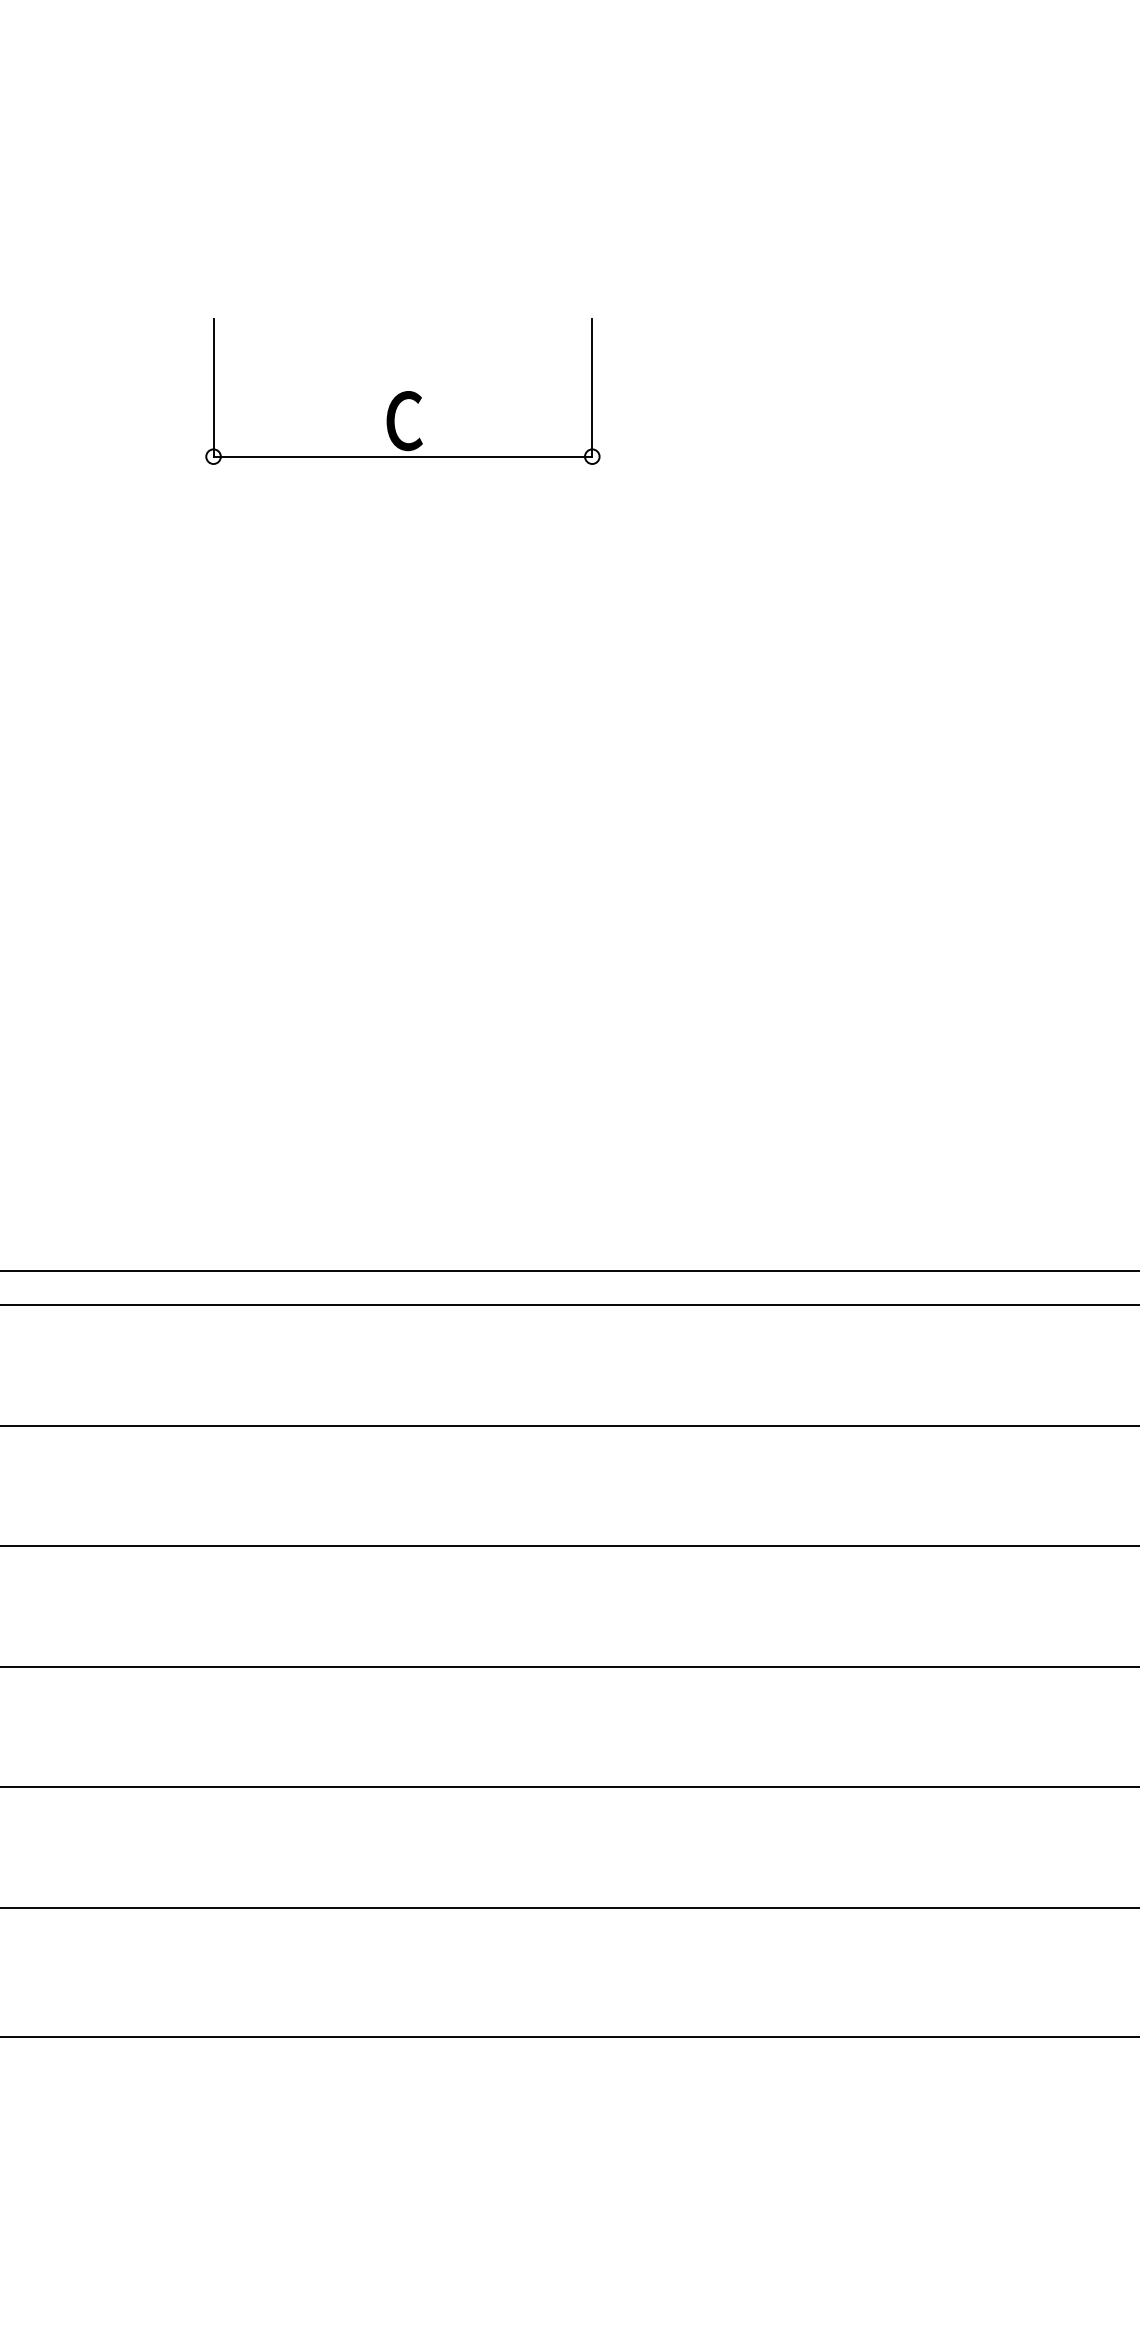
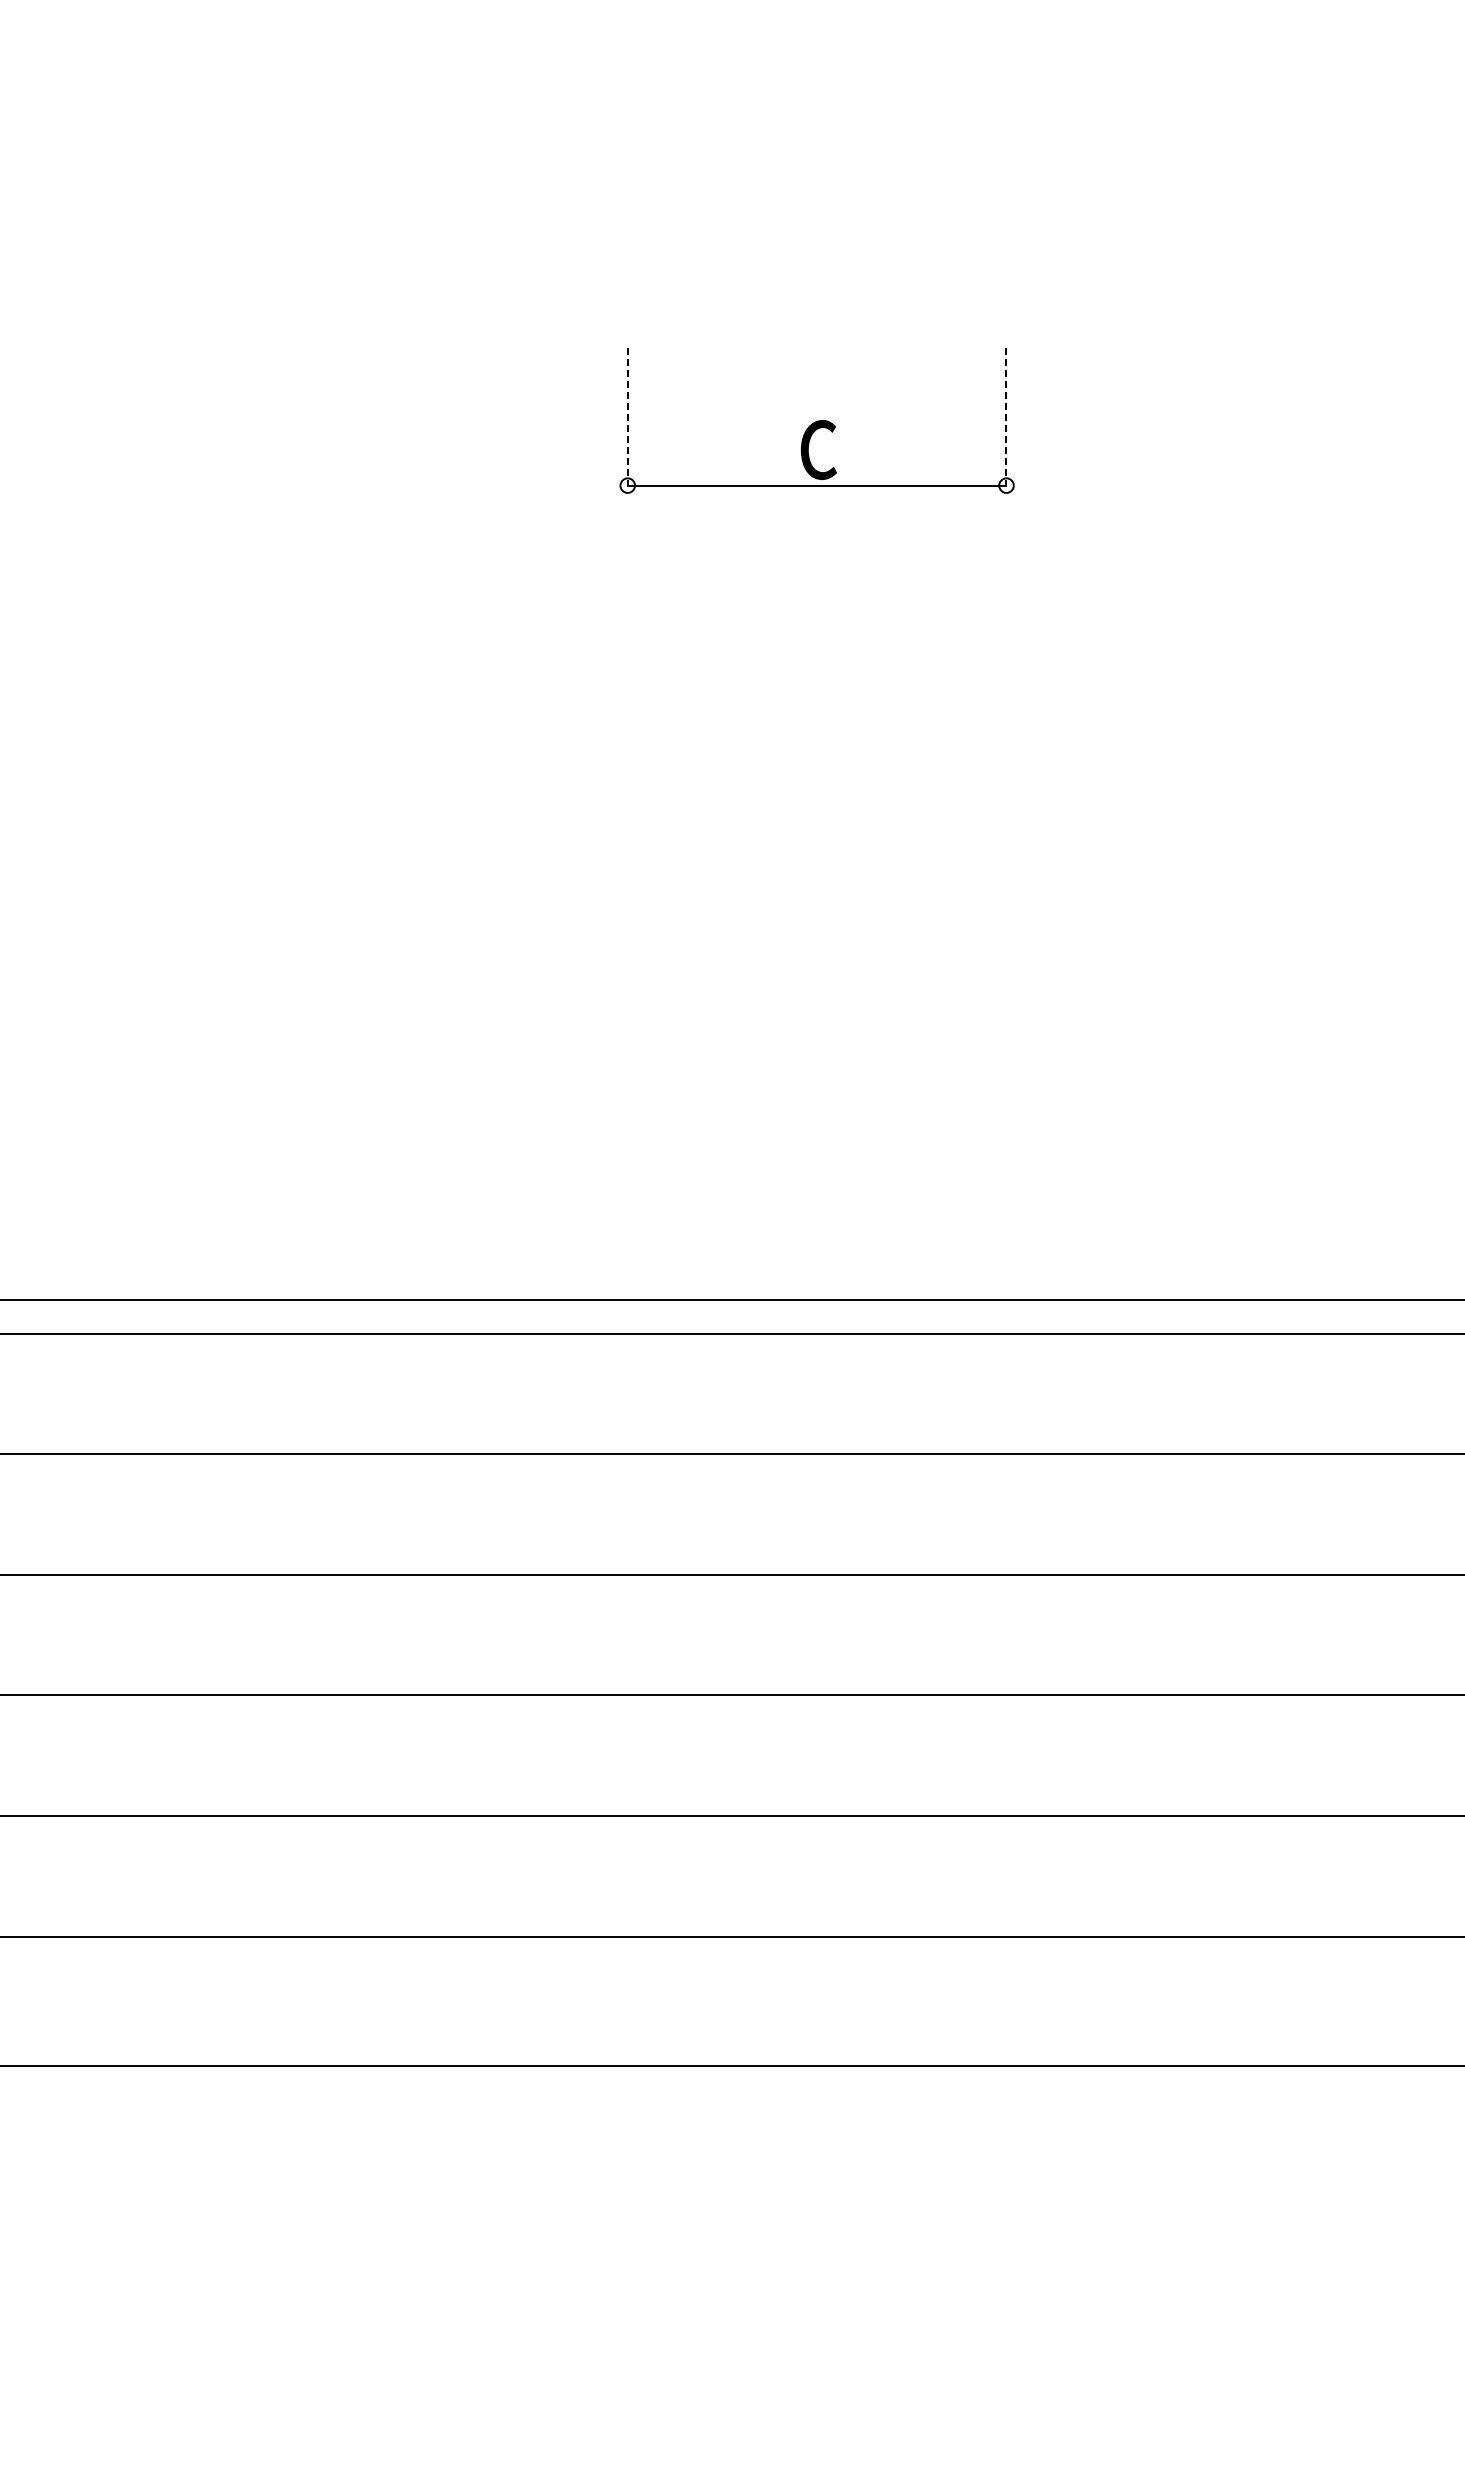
line: (213, 388) -> (627, 417), solid -> dashed
line: (592, 388) -> (1006, 417), solid -> dashed

